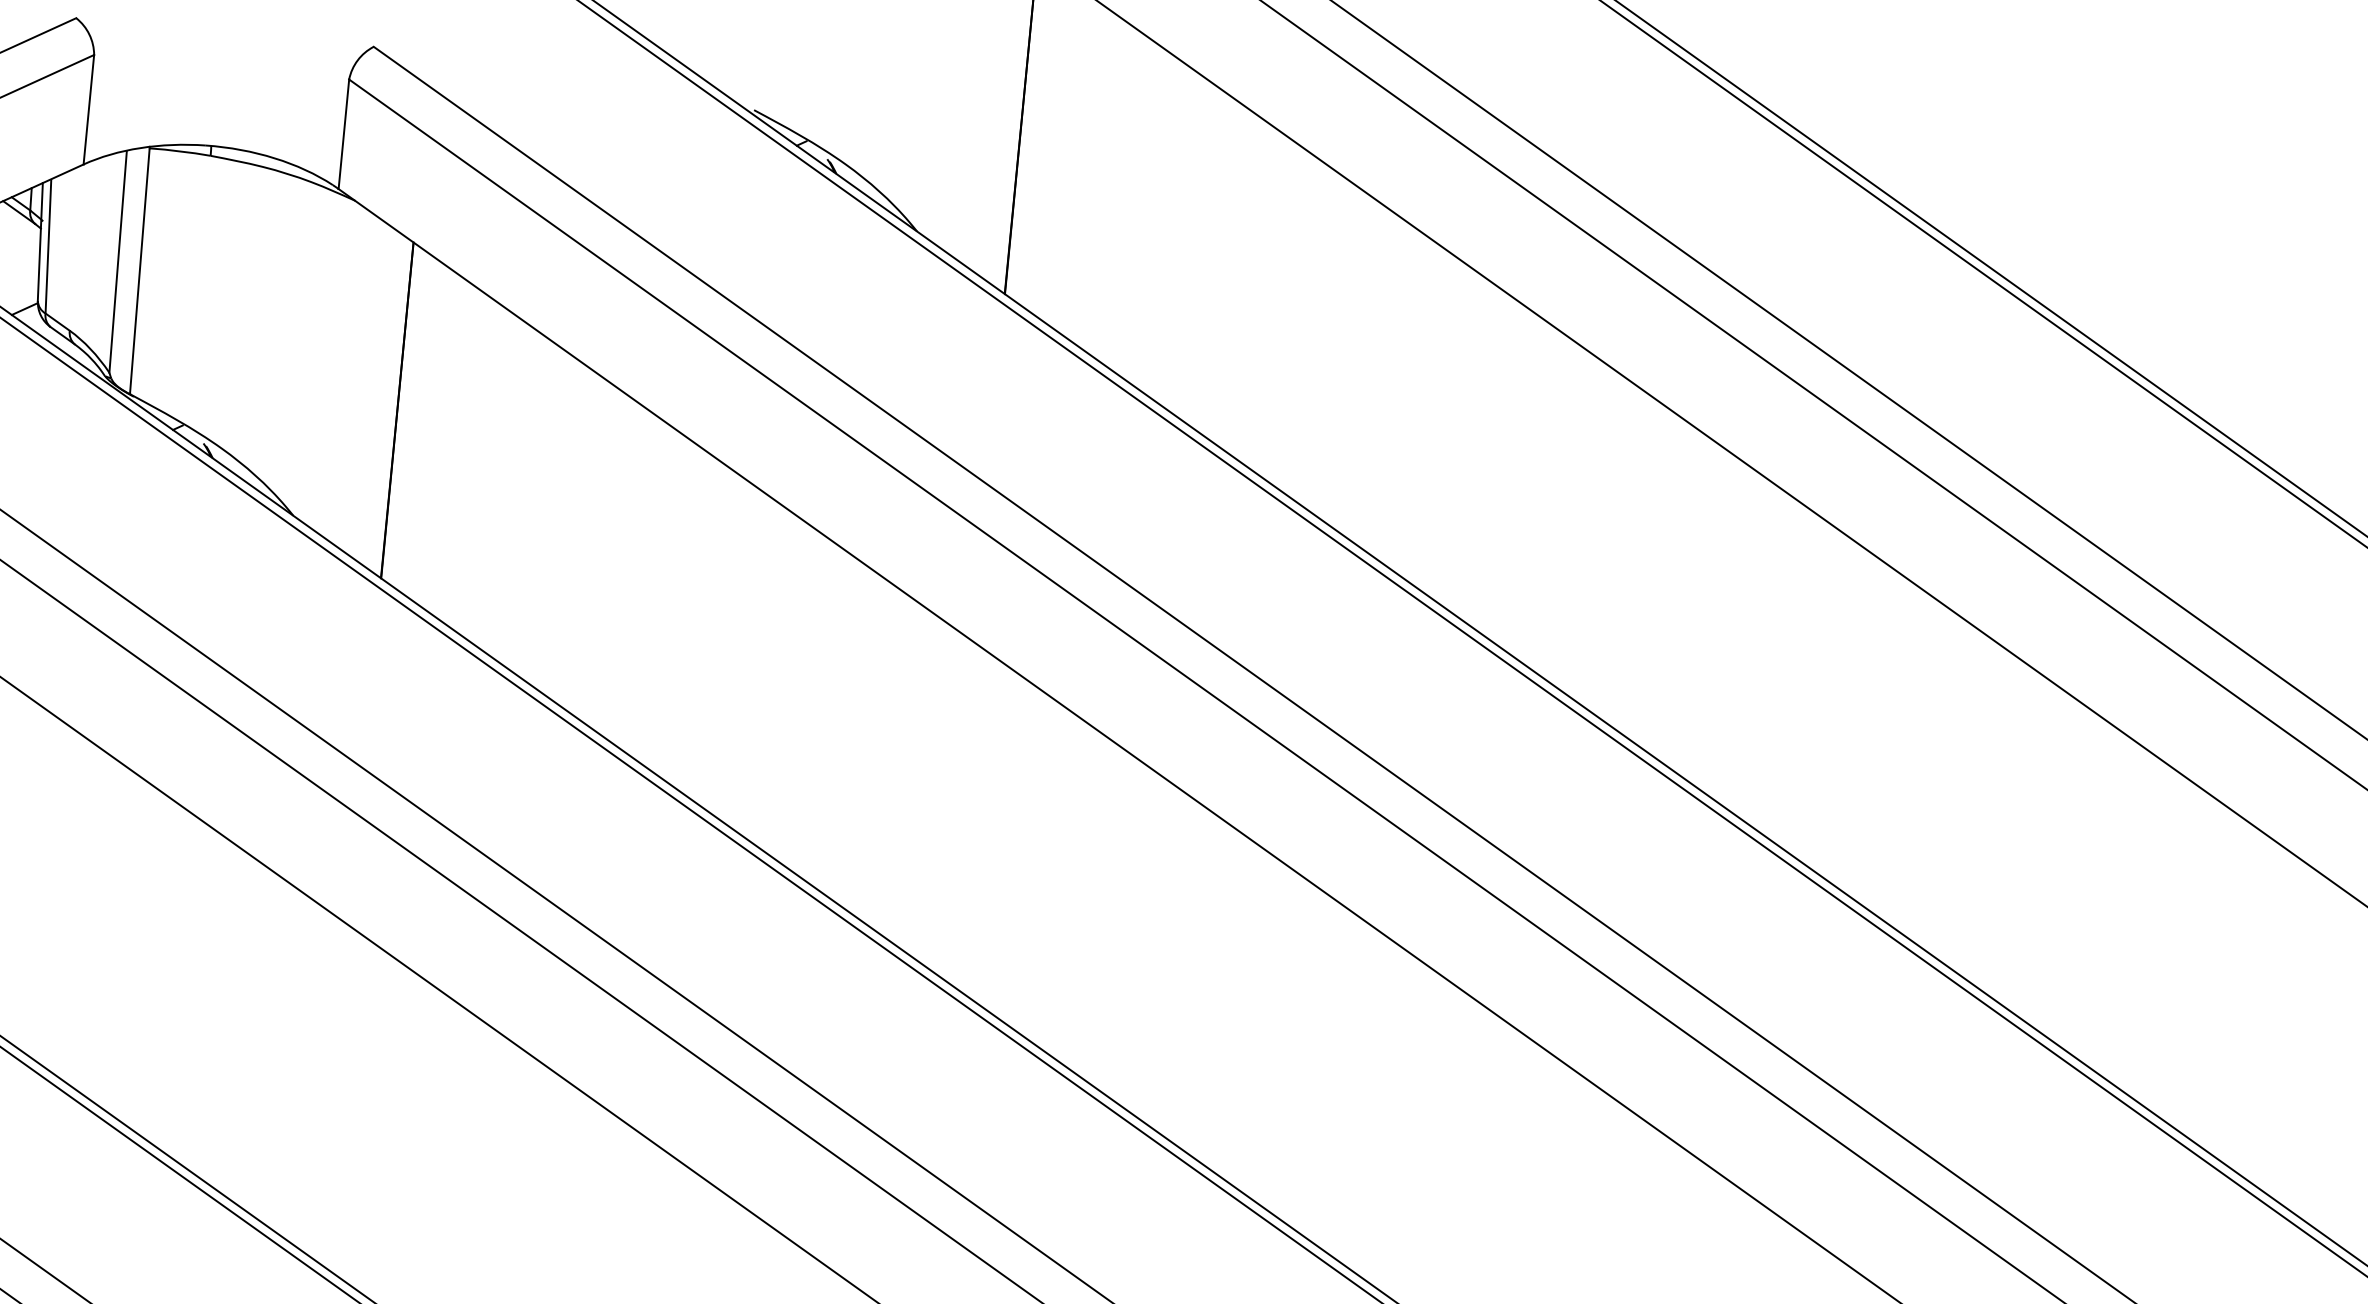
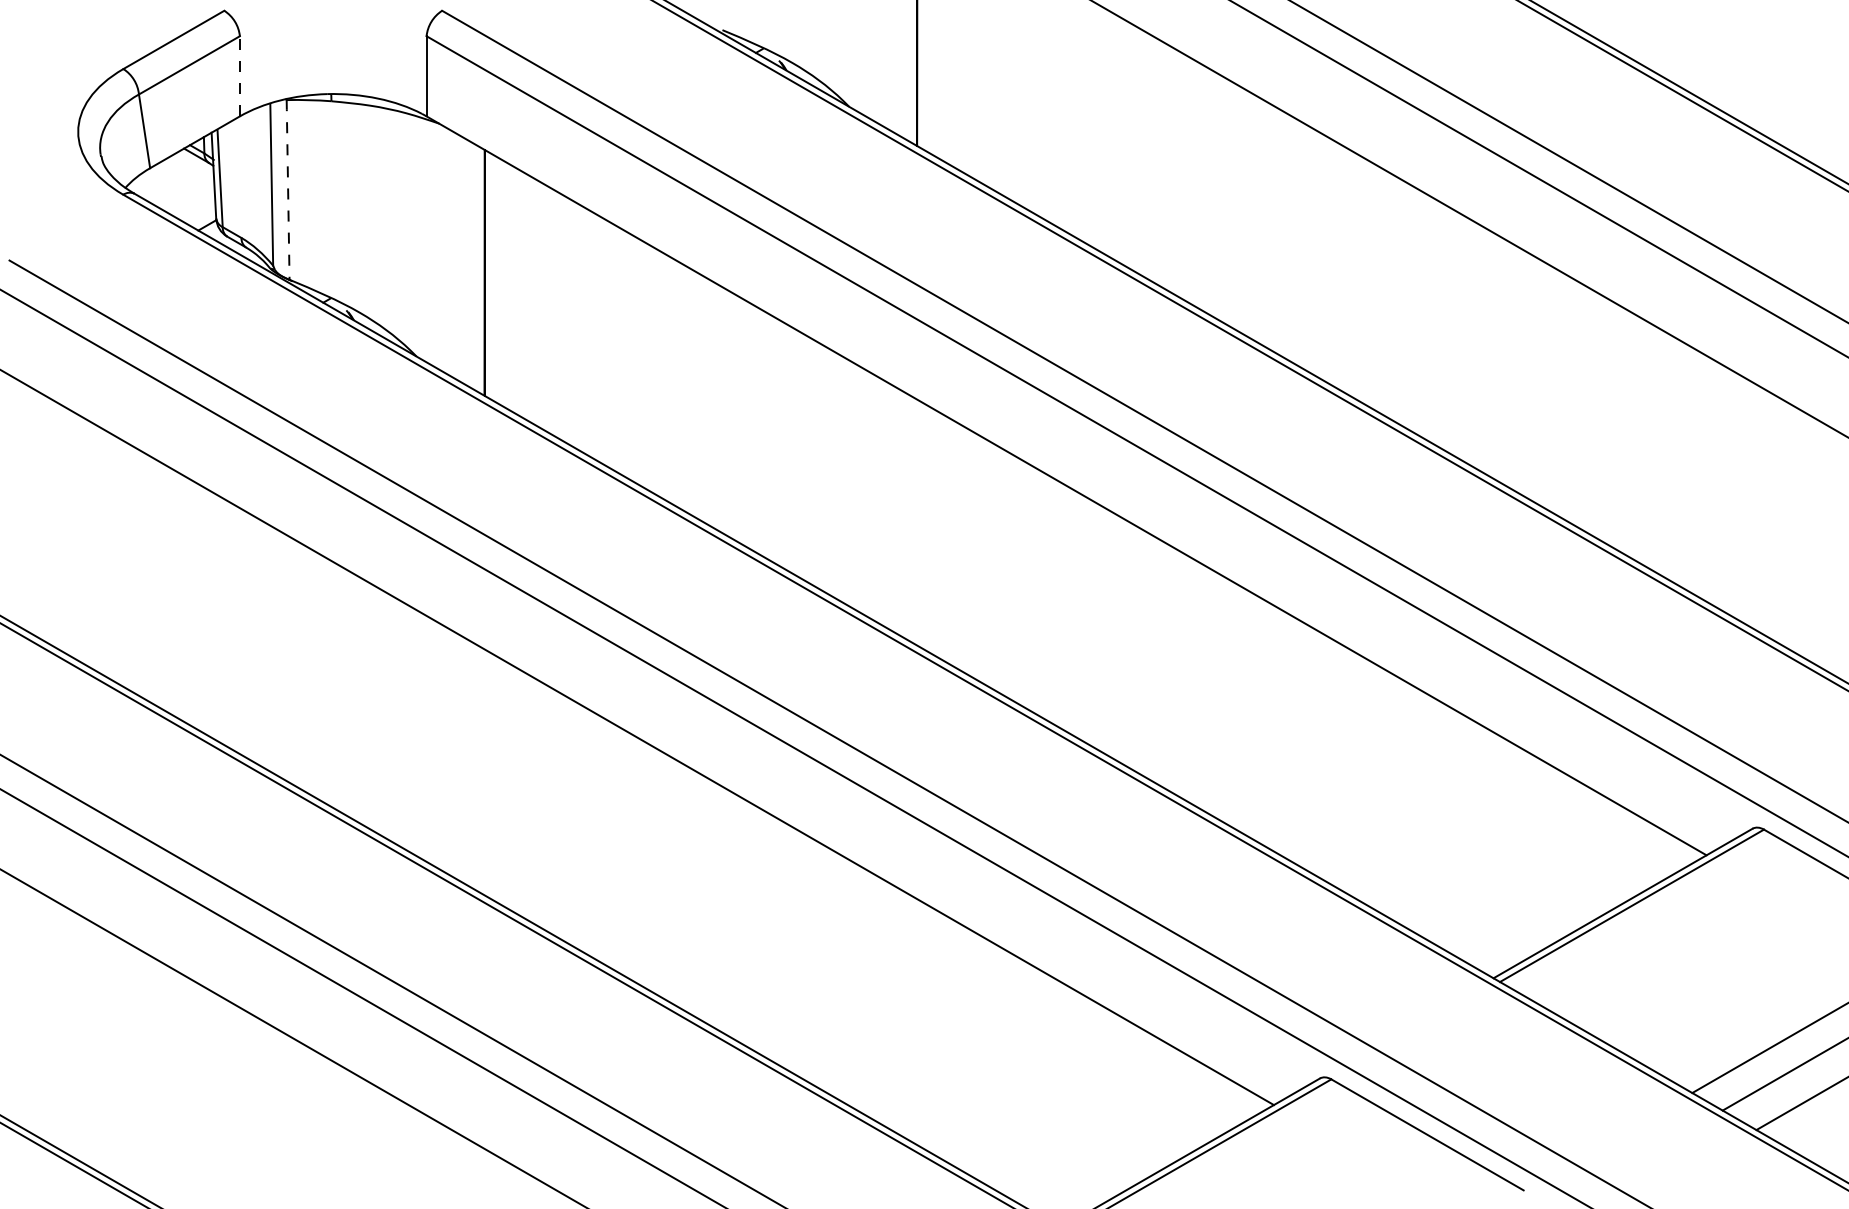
line: (88, 108) -> (239, 75), solid -> dashed
line: (140, 272) -> (288, 190), solid -> dashed

